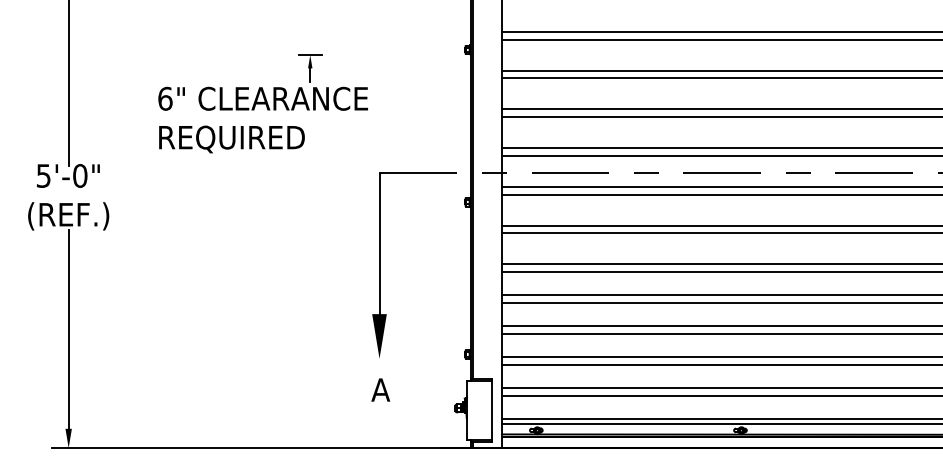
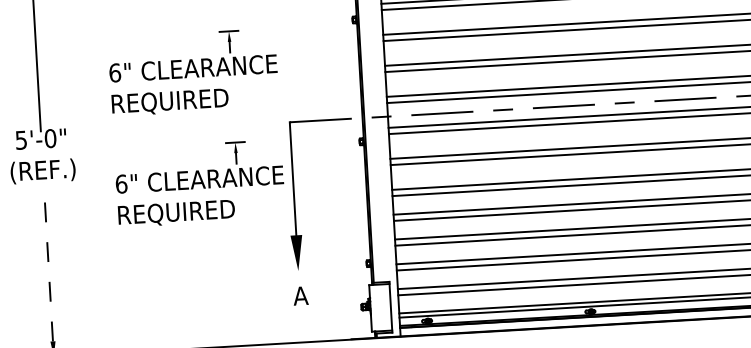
part: (262, 242) -> (199, 183), added
line: (68, 329) -> (48, 261), solid -> dashed

